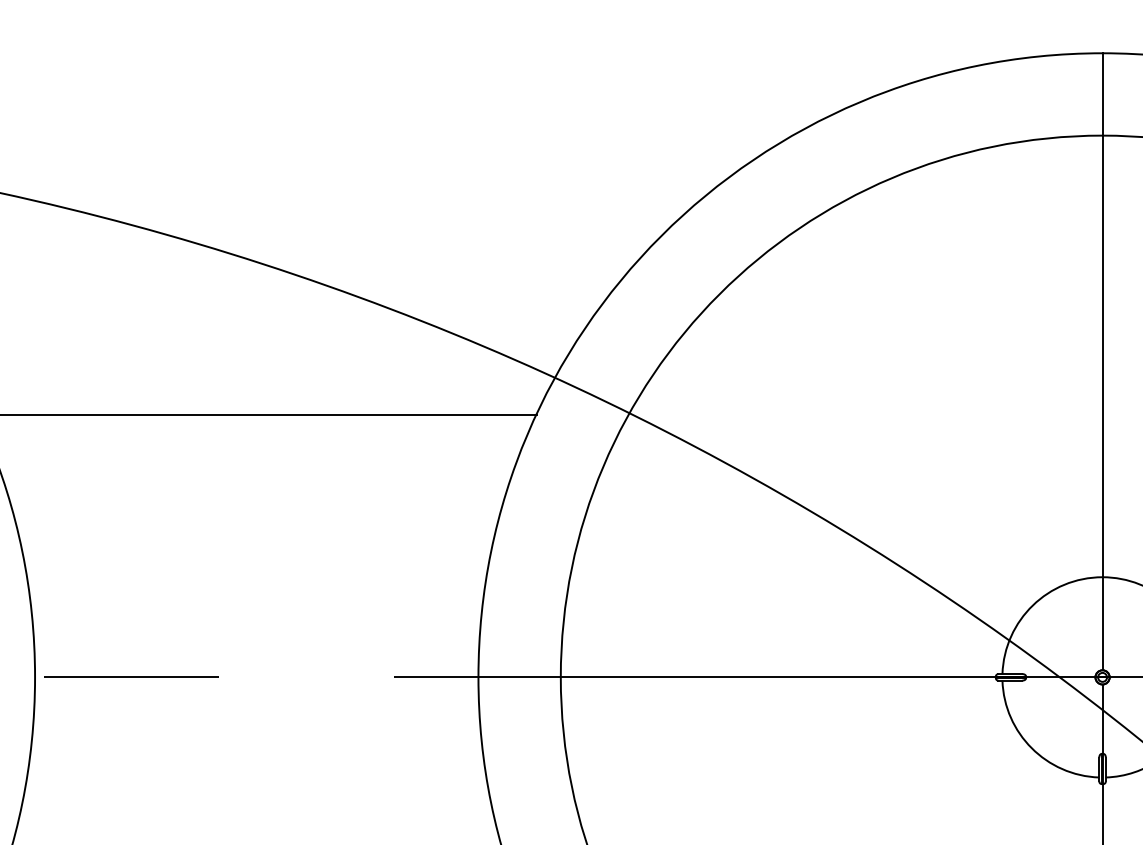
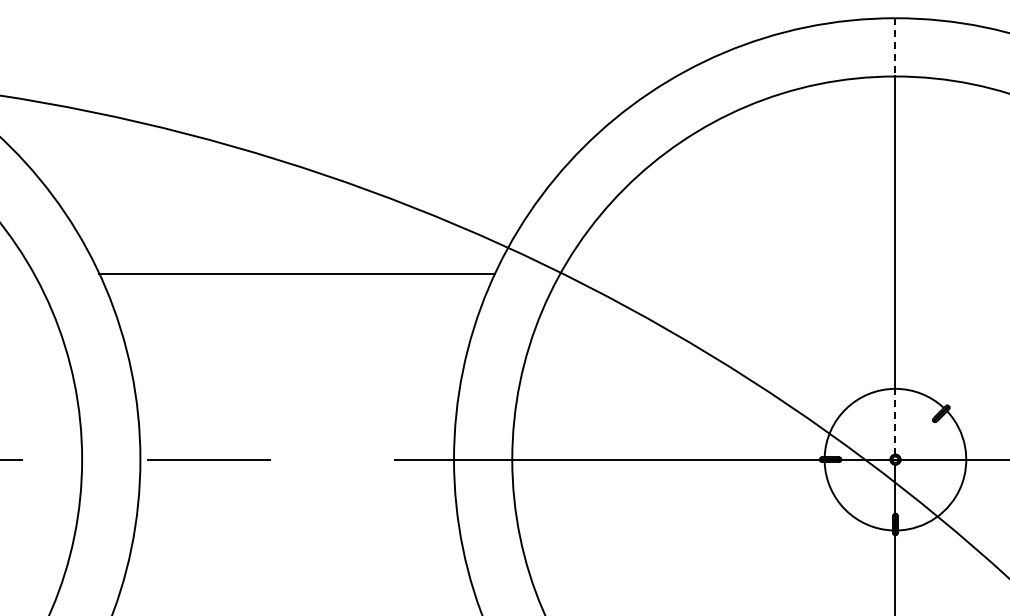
line: (1102, 94) -> (895, 47), solid -> dashed
line: (1102, 623) -> (895, 421), solid -> dashed

